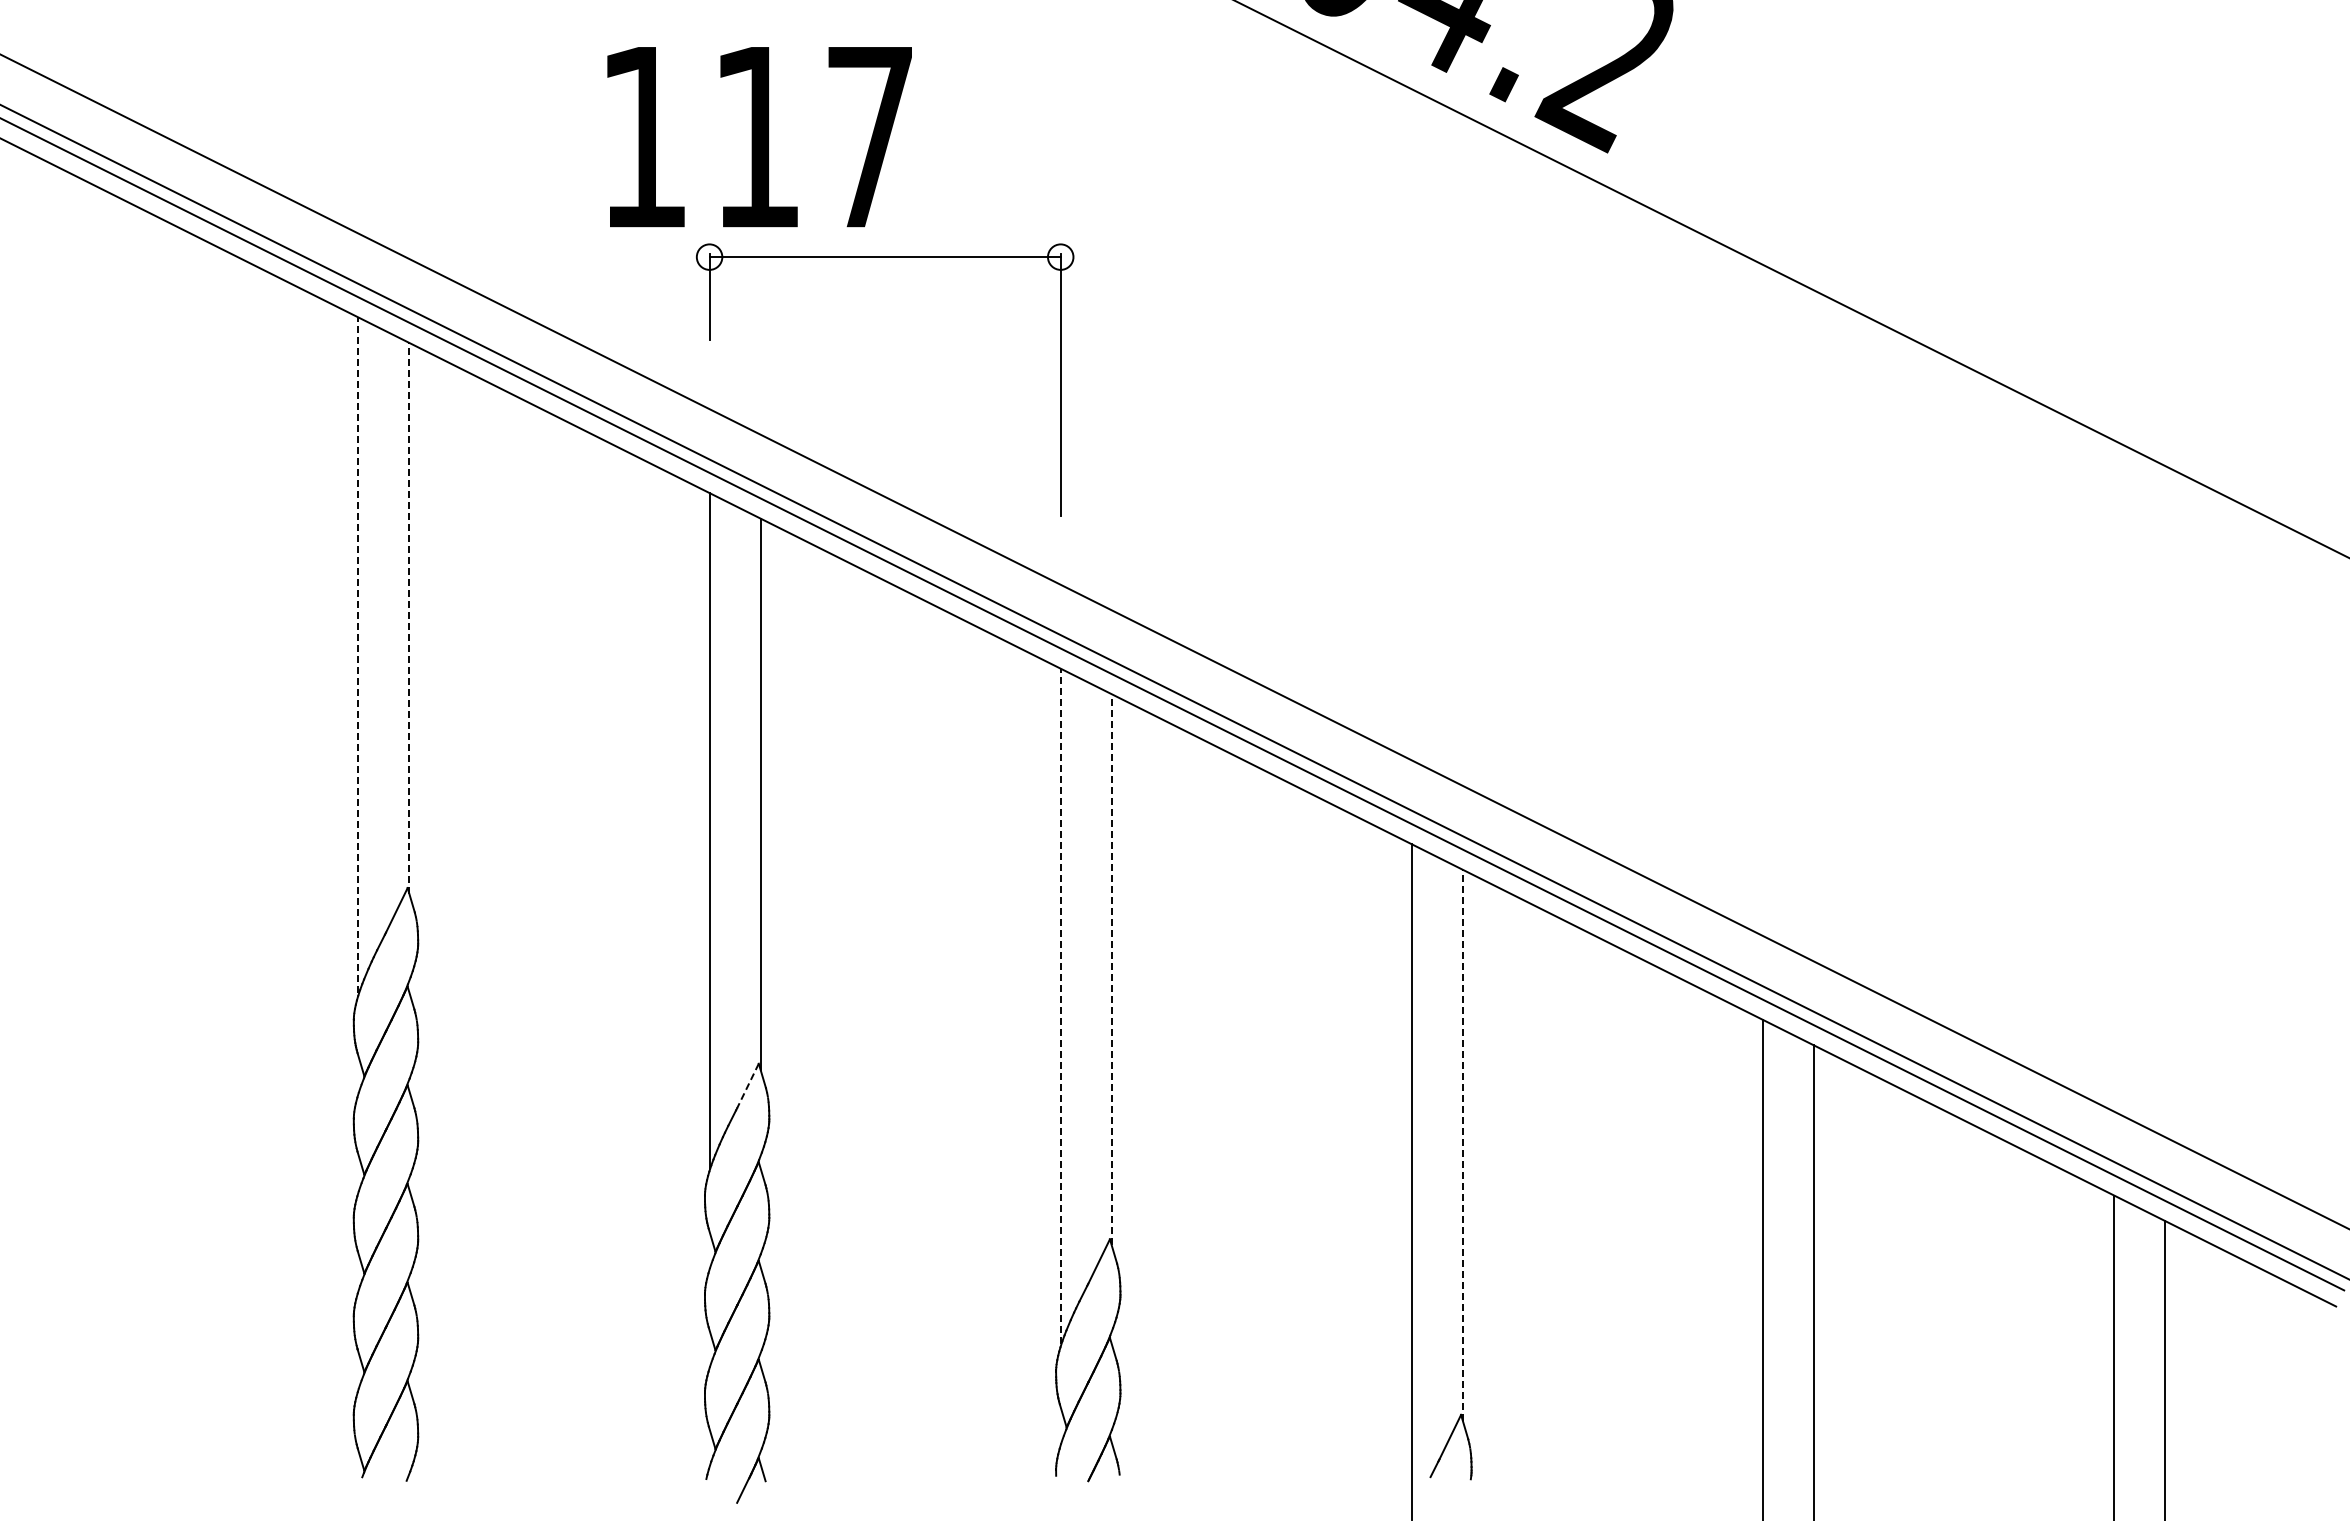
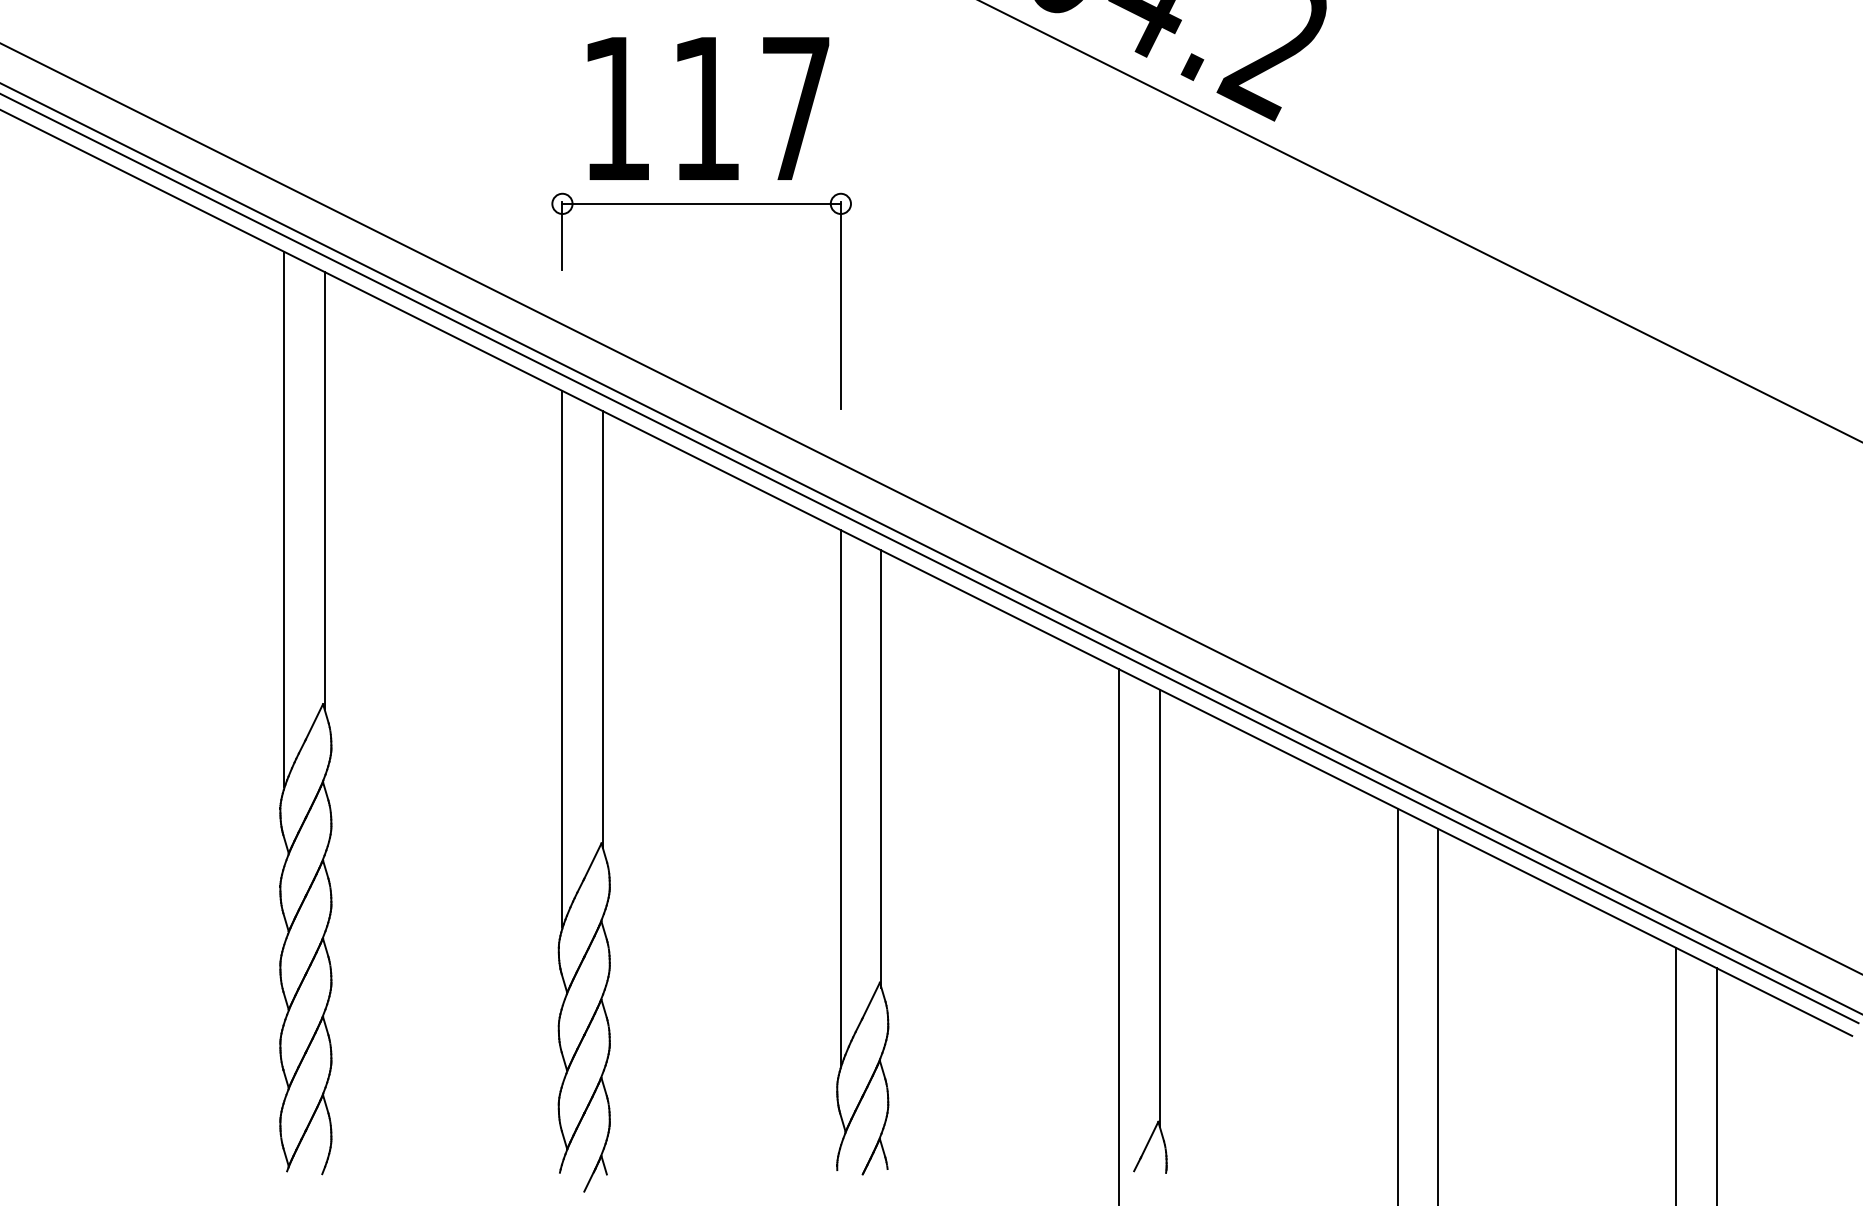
text: (759, 137) -> (708, 109), moved
line: (409, 618) -> (324, 490), dashed -> solid
line: (358, 655) -> (284, 519), dashed -> solid
line: (1111, 969) -> (881, 768), dashed -> solid
line: (1060, 1006) -> (840, 798), dashed -> solid
line: (747, 1085) -> (592, 860), dashed -> solid
line: (1462, 1145) -> (1159, 908), dashed -> solid

